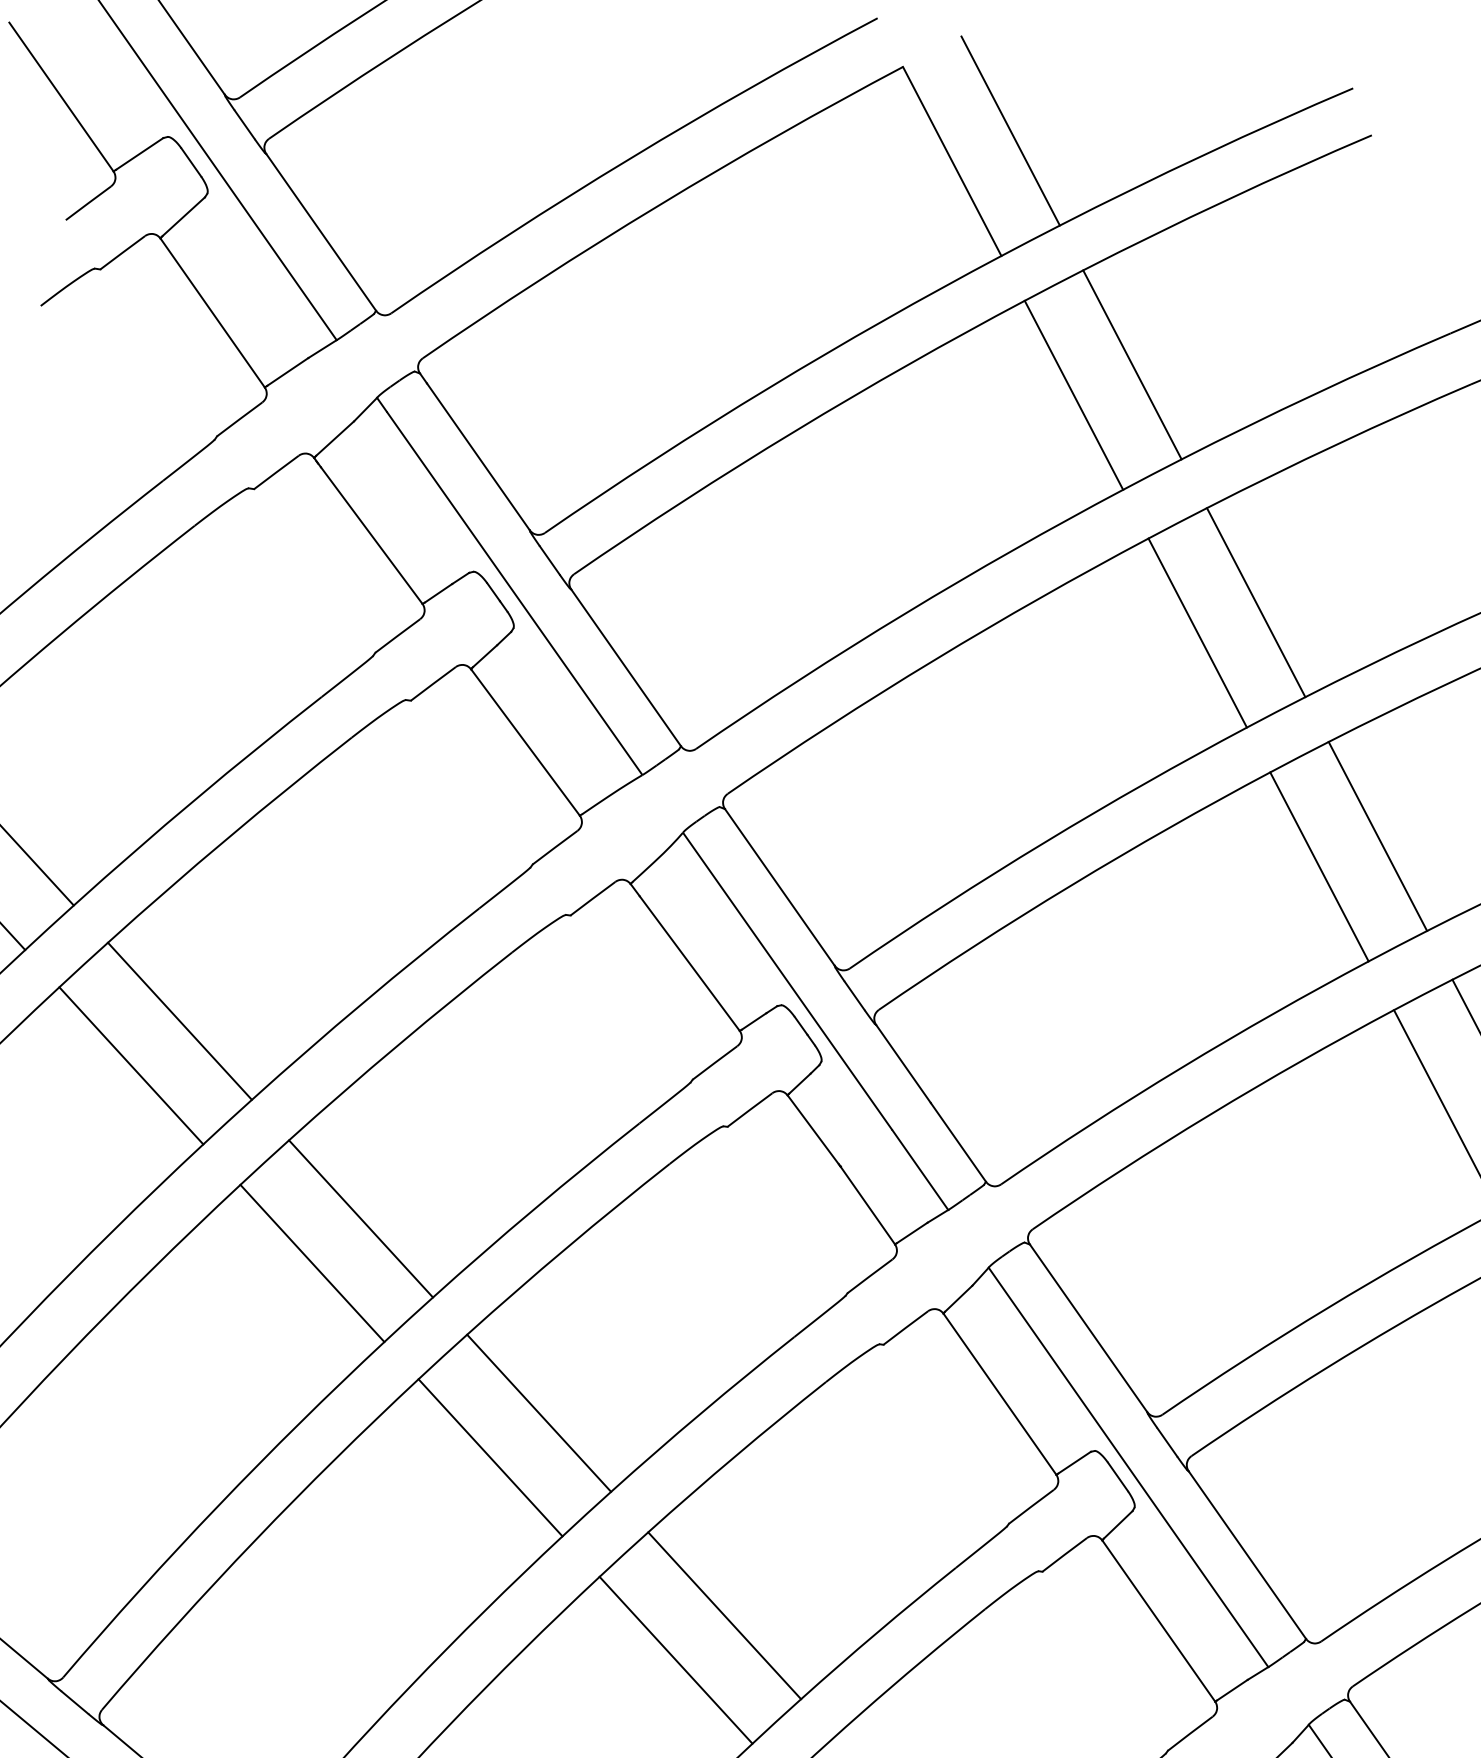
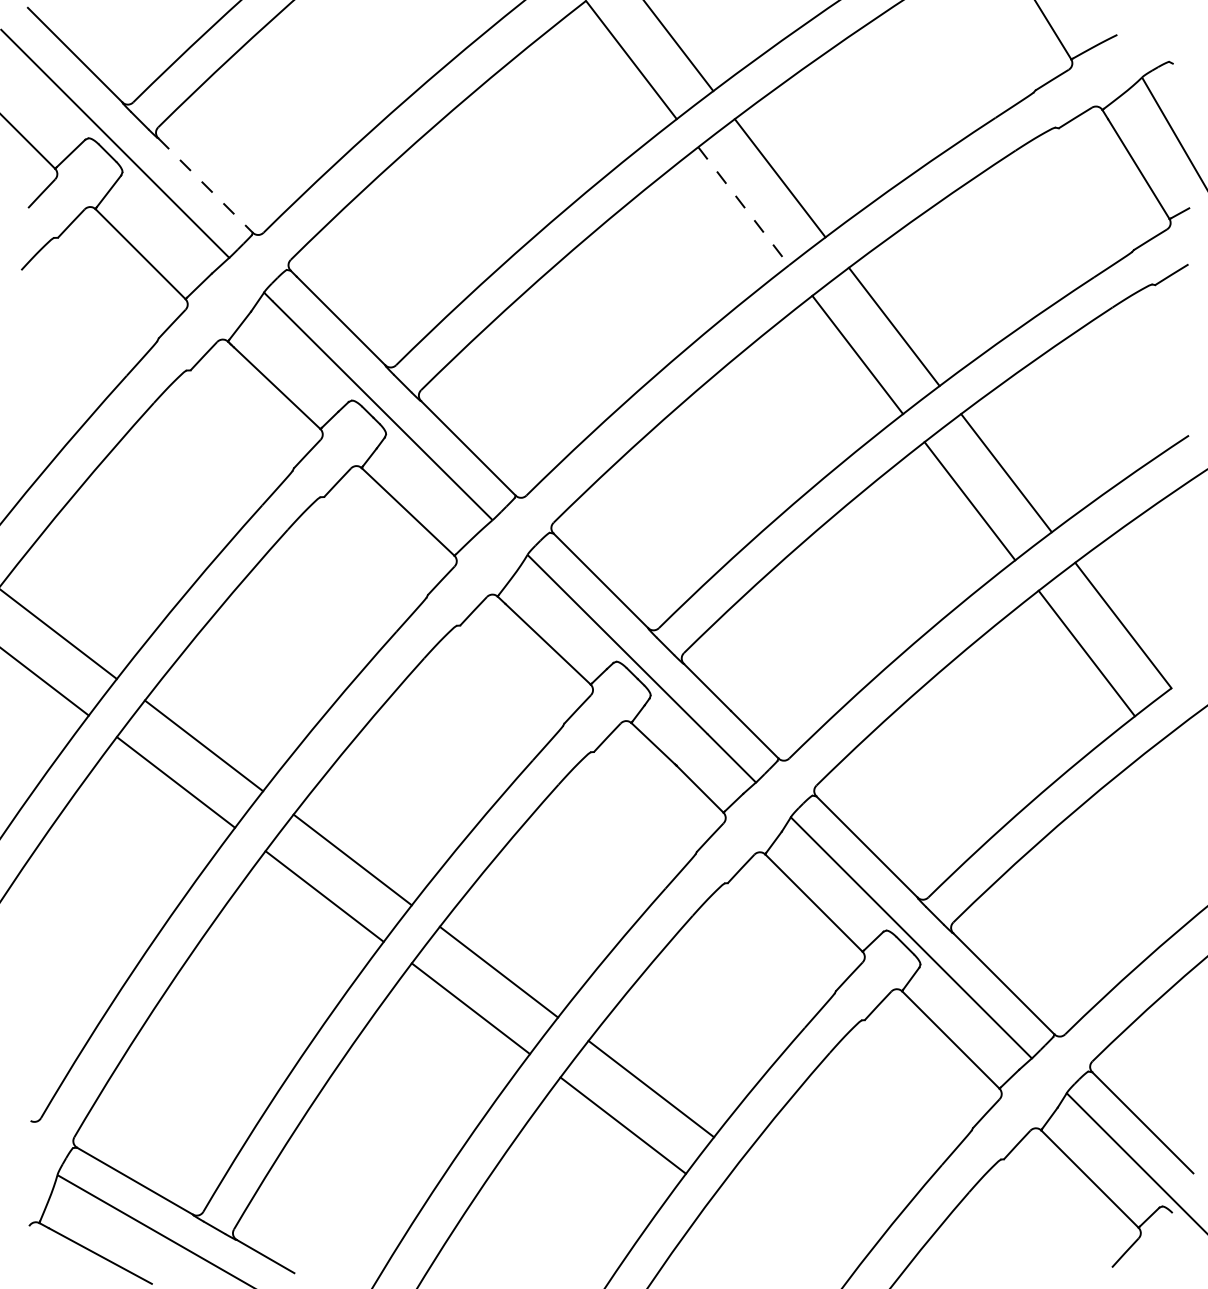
line: (321, 232) -> (205, 185), solid -> dashed
line: (1073, 395) -> (743, 206), solid -> dashed

